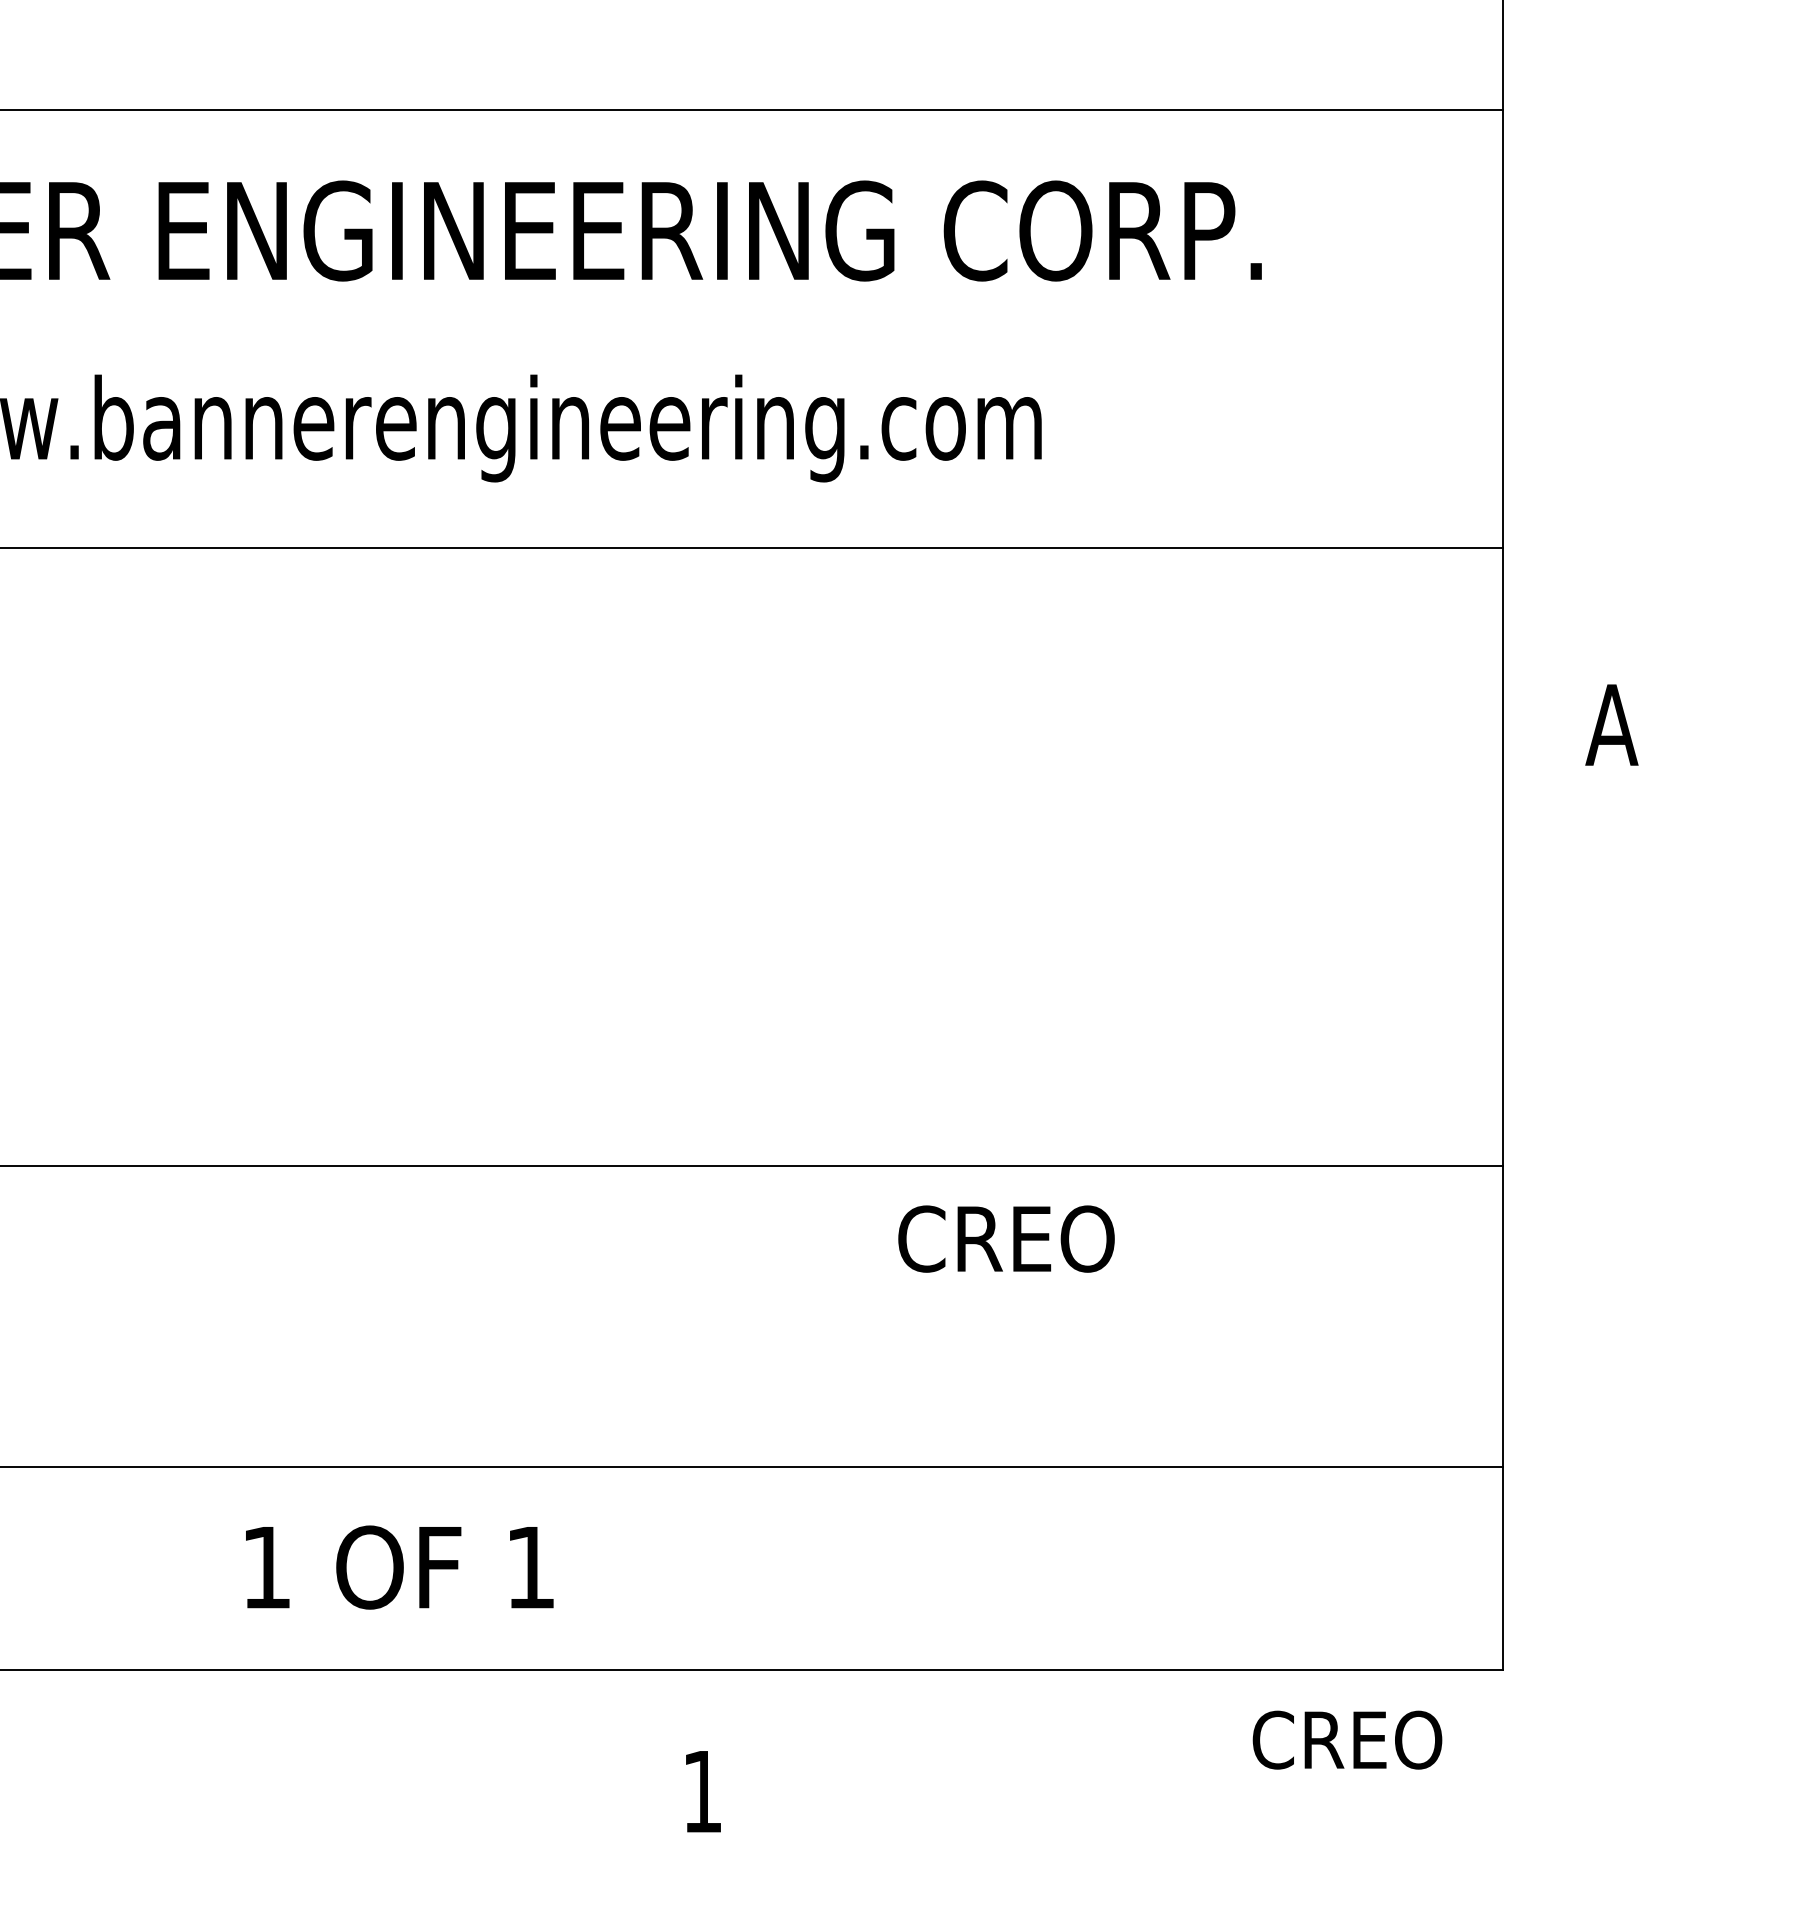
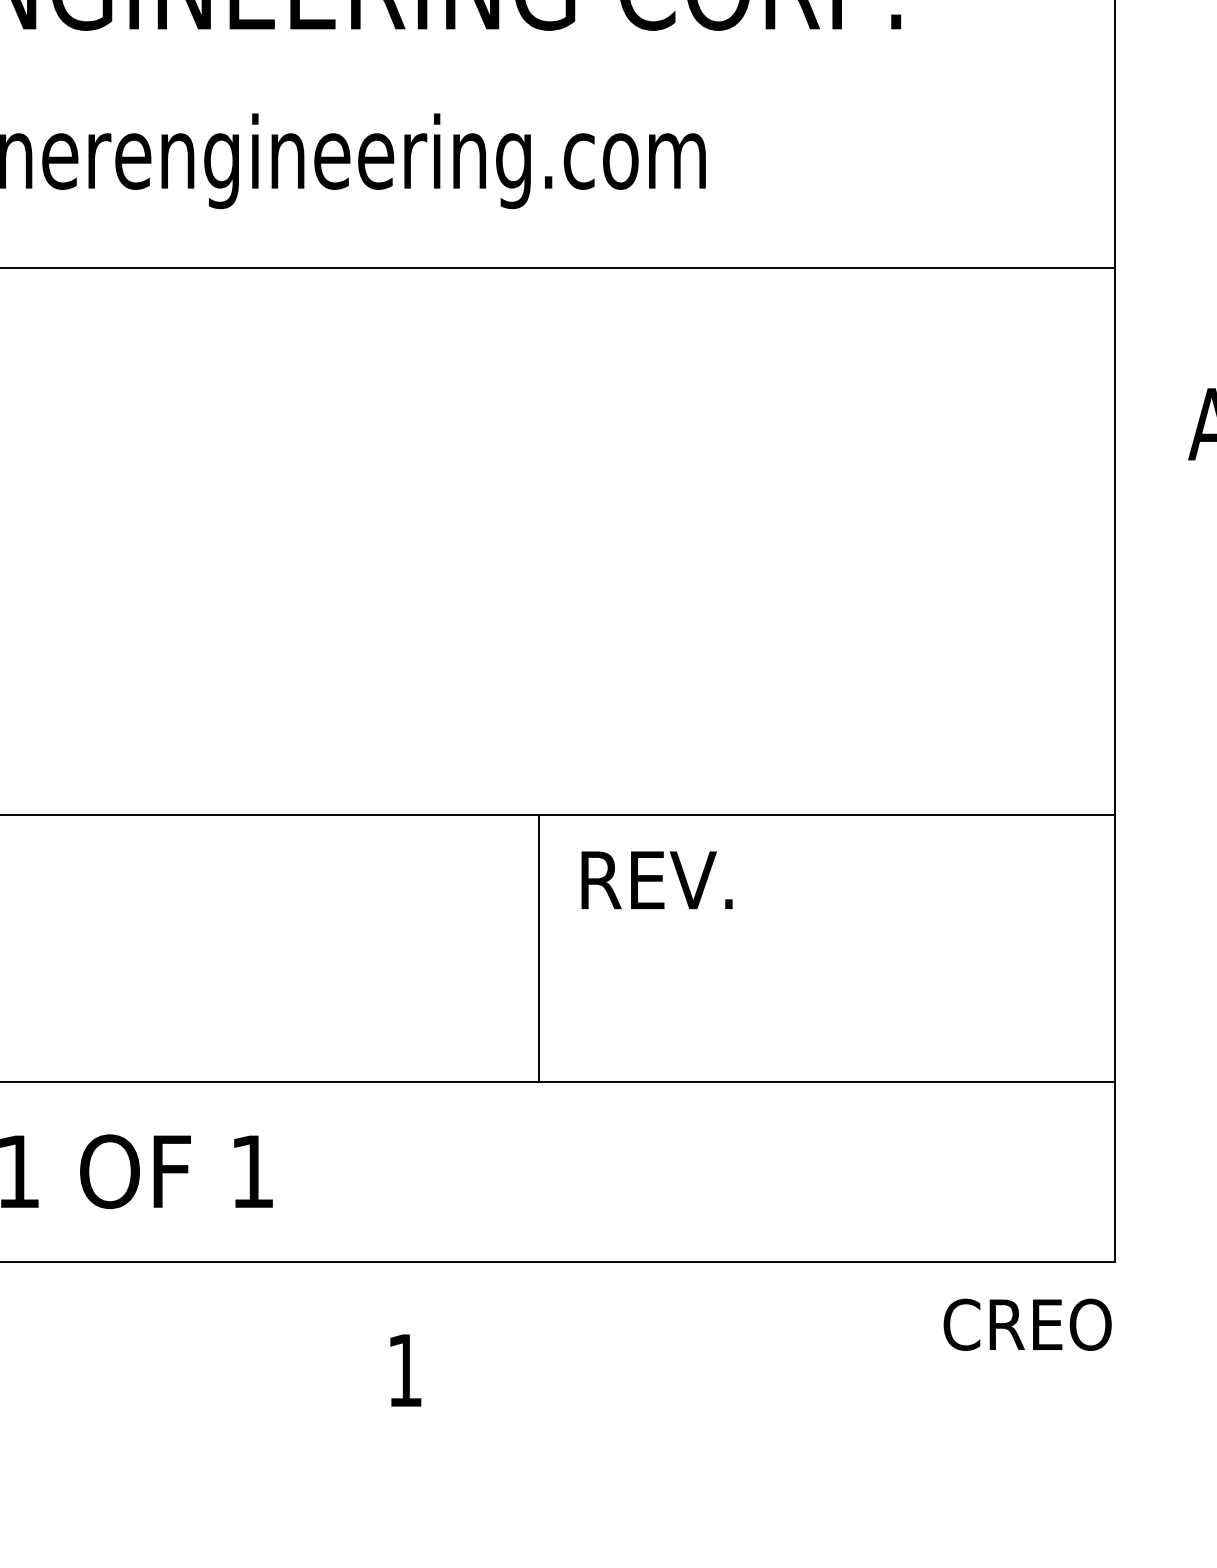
text: (1006, 1238) -> (674, 879), CREO -> REV.
line: (853, 1315) -> (538, 948), added
text: (1347, 1739) -> (1027, 1324), moved

